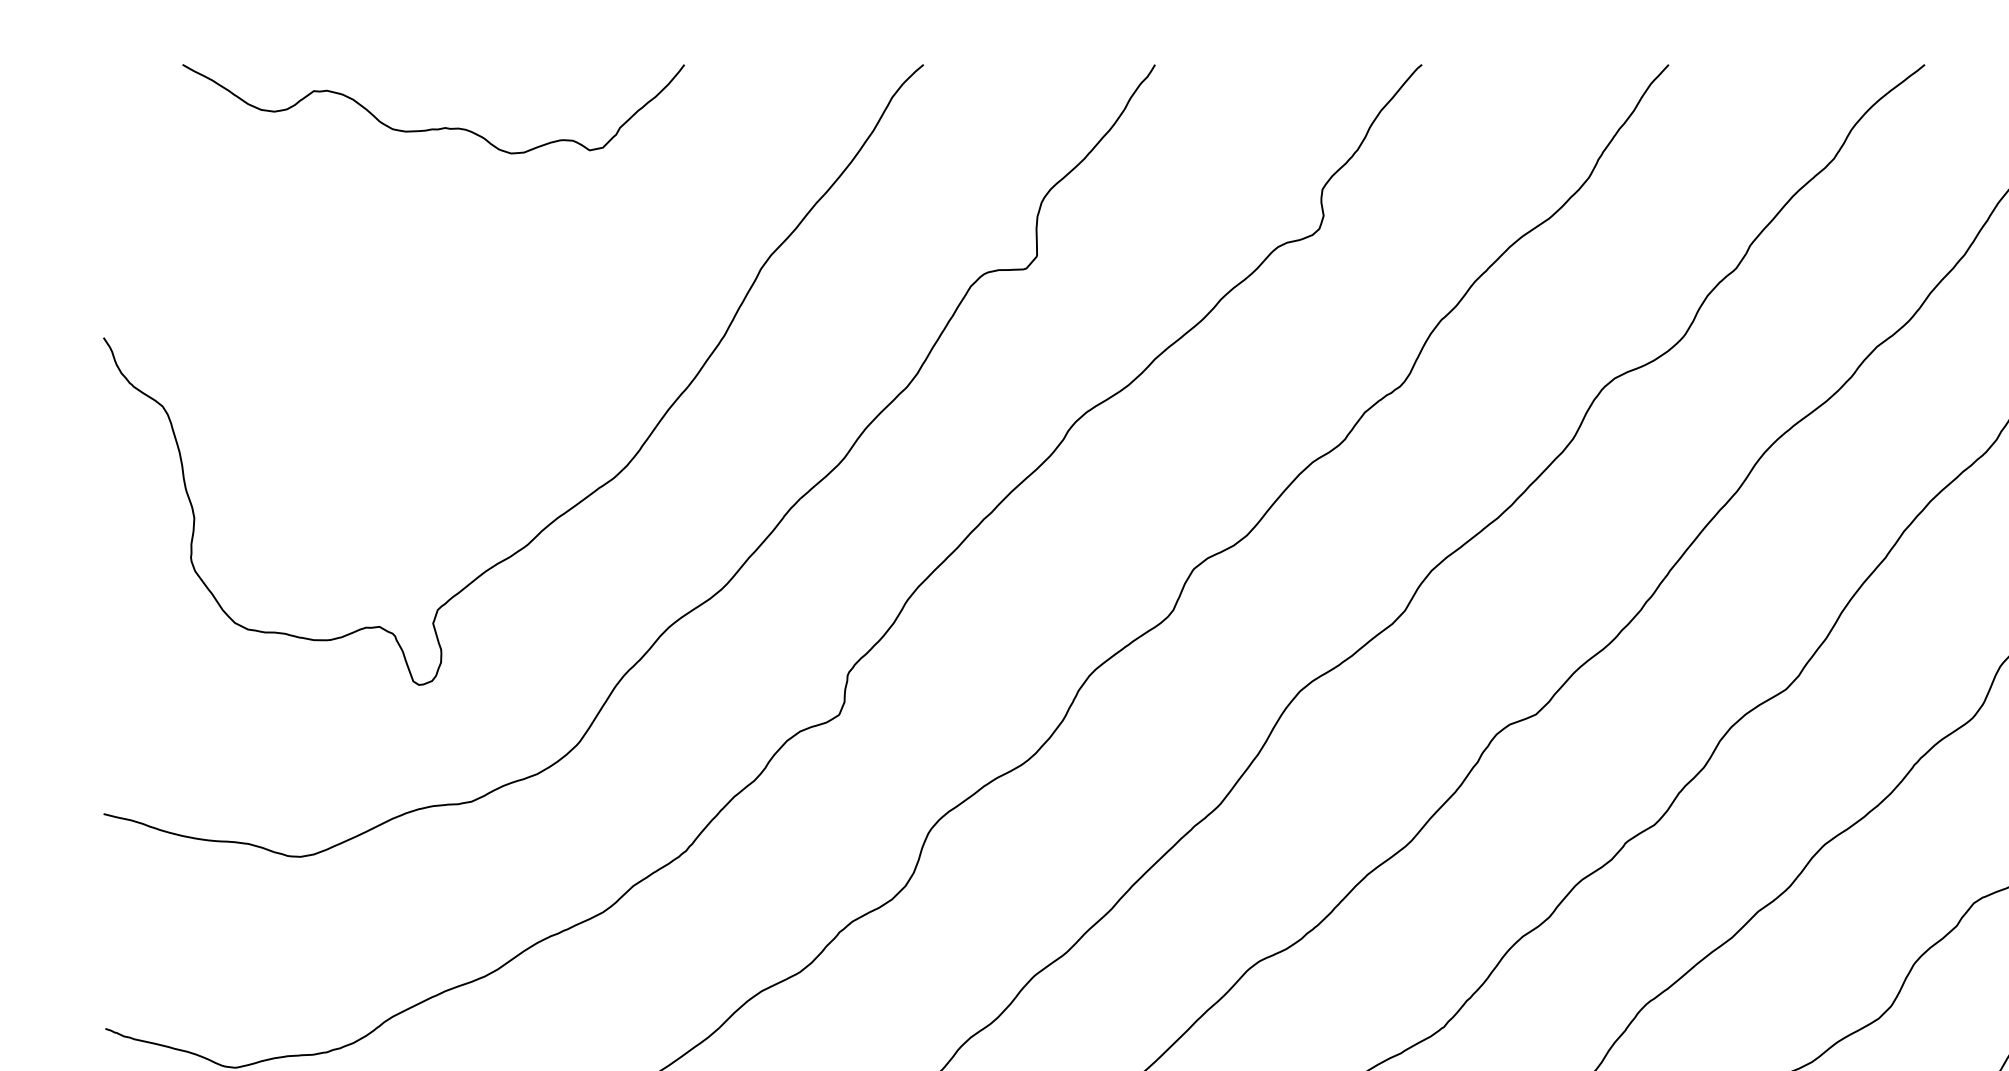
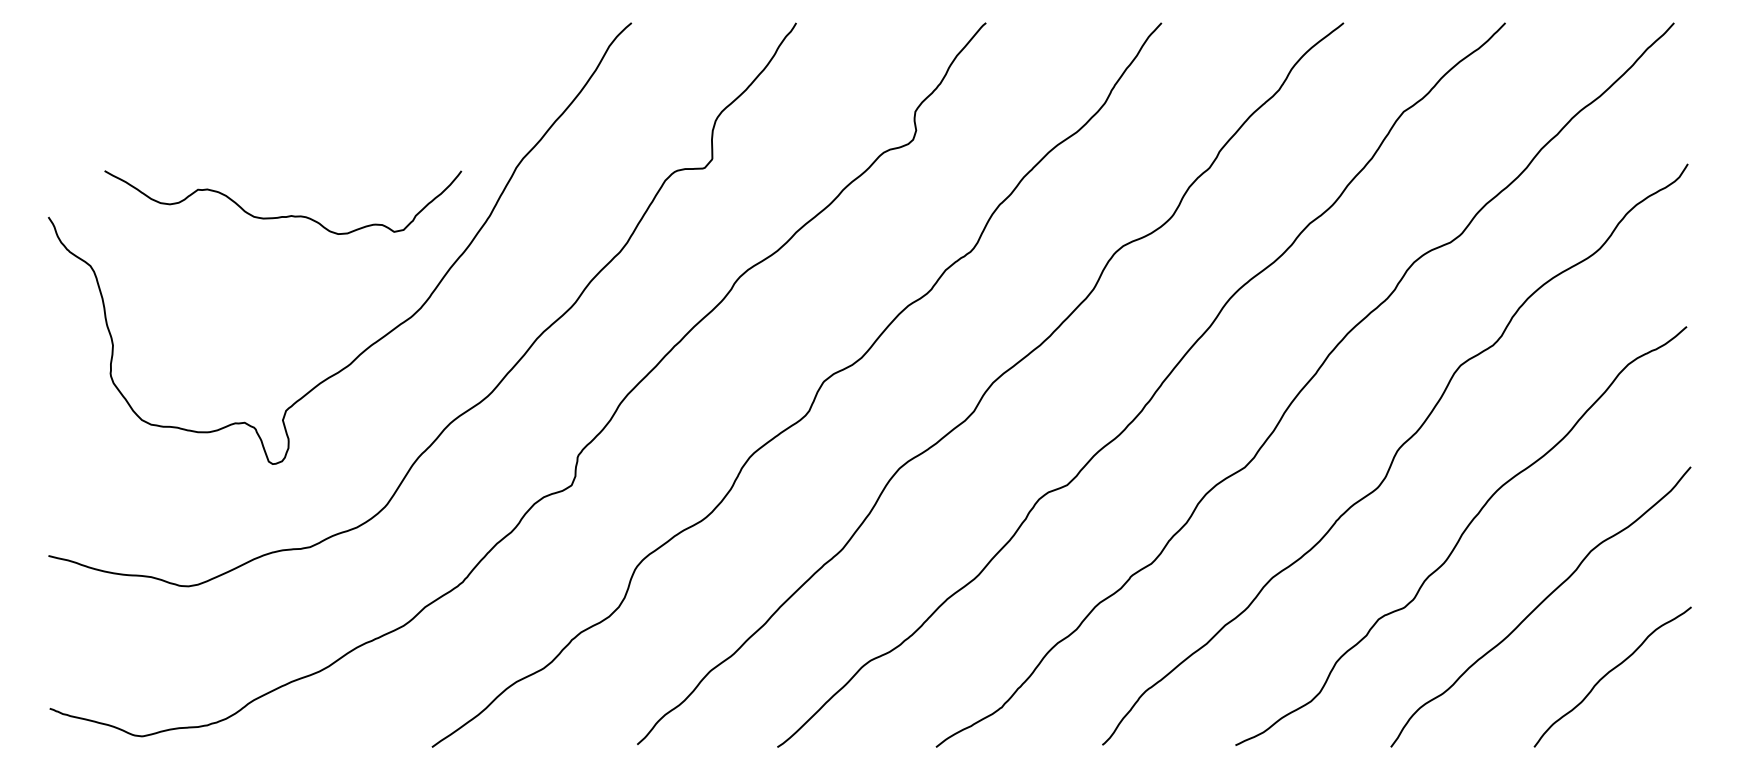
curve: (439, 127) -> (287, 215), moved

